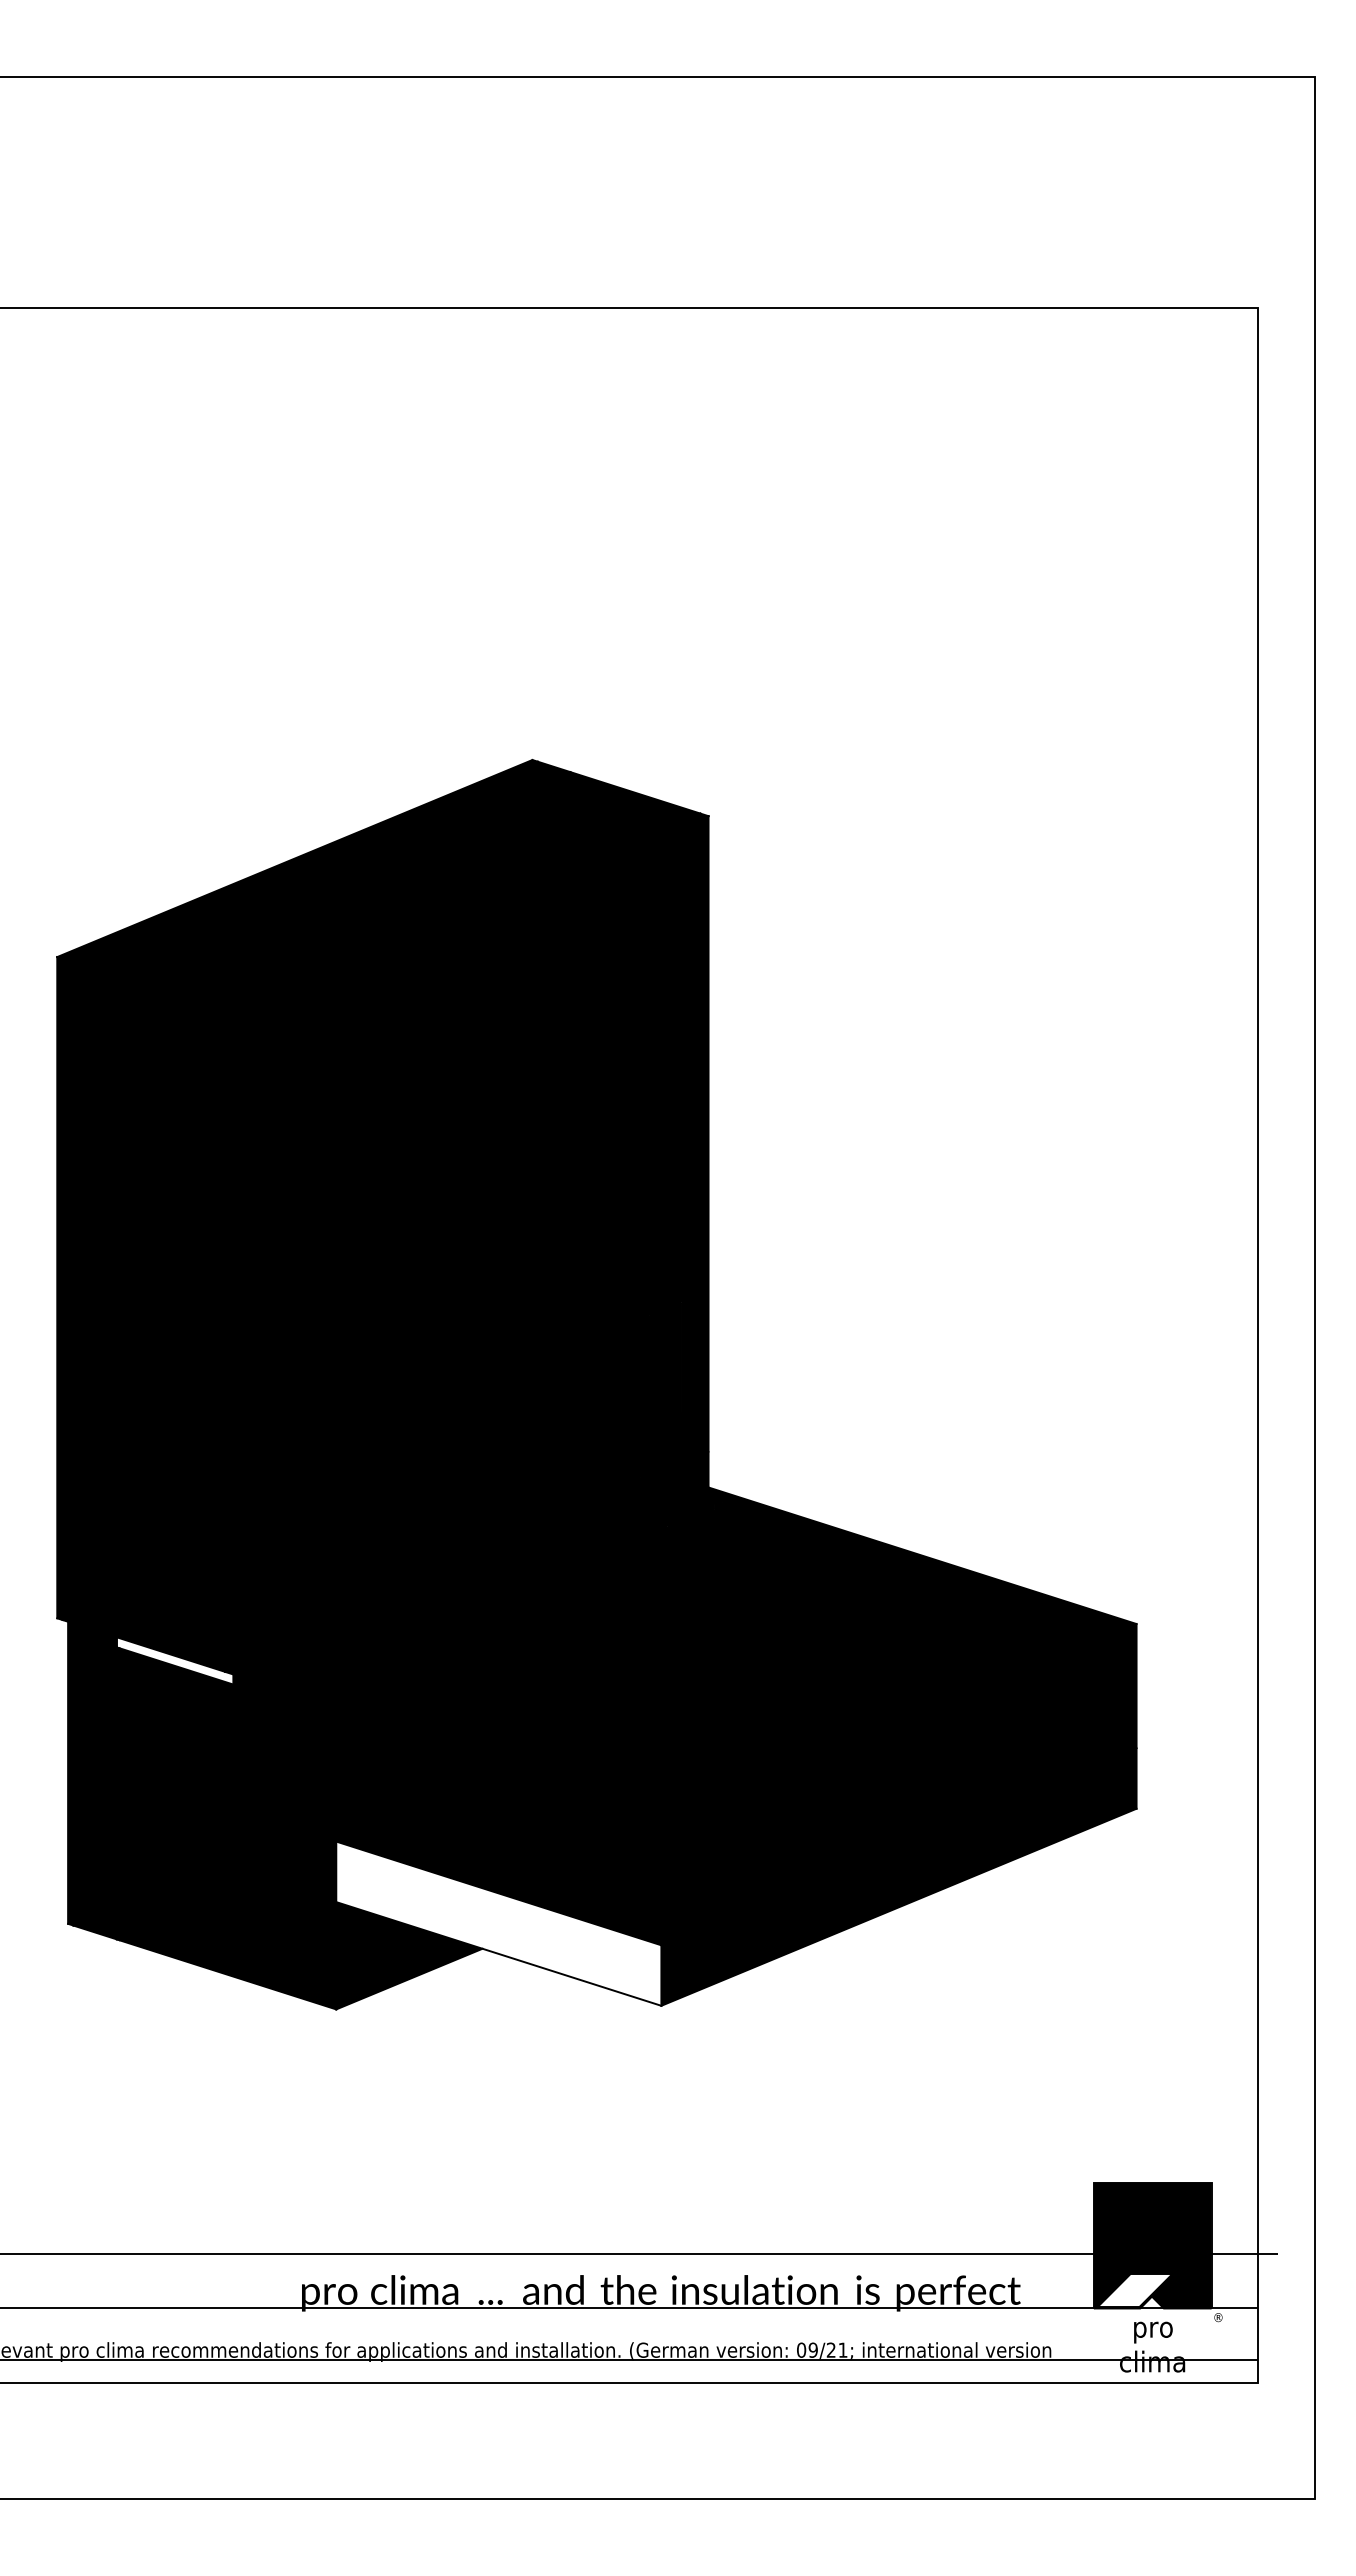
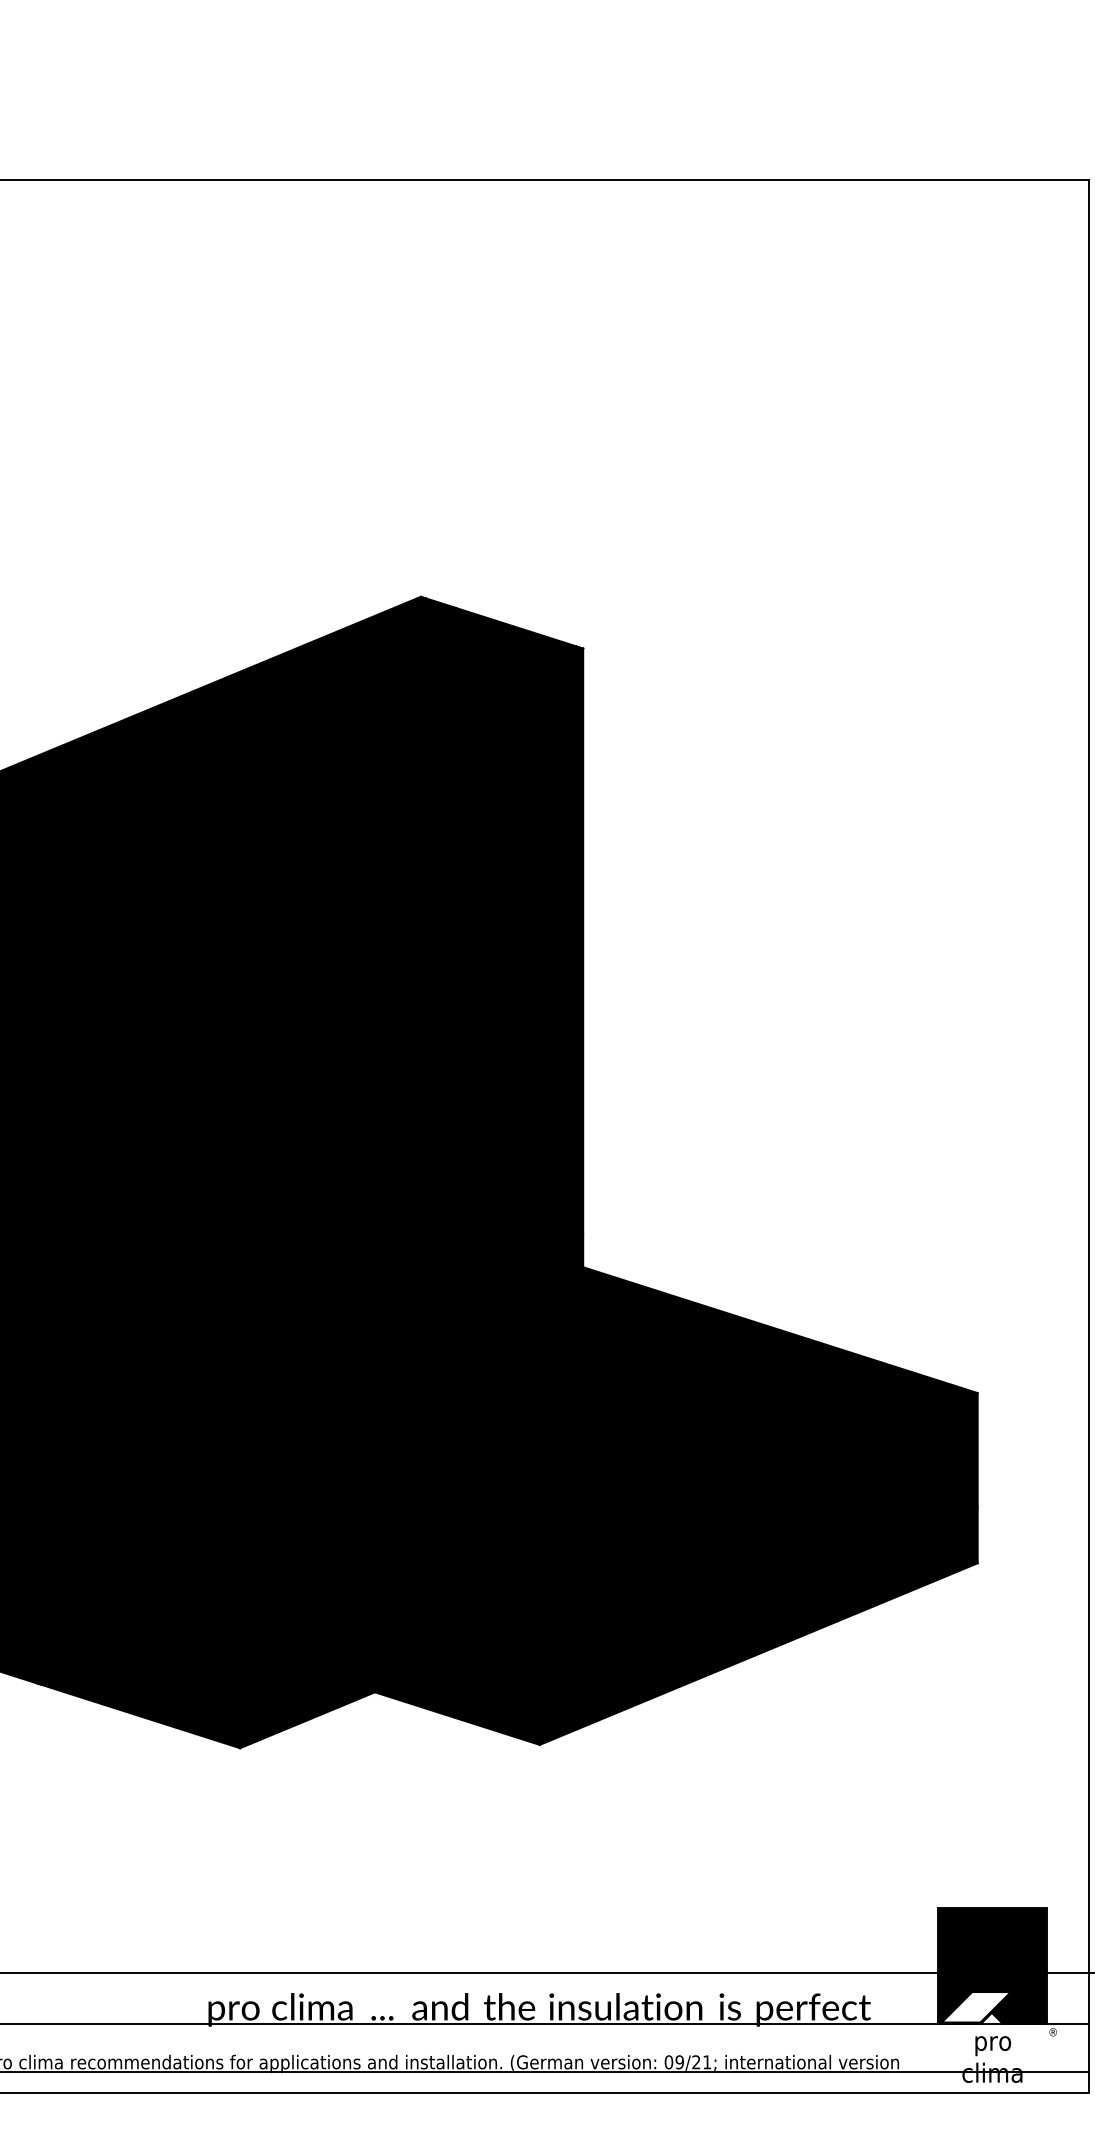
fill: (174, 1660) -> (91, 1426), added
fill: (498, 1923) -> (389, 1669), added

